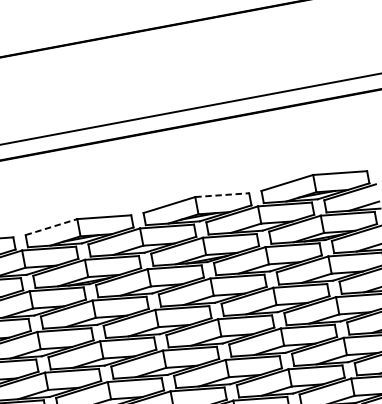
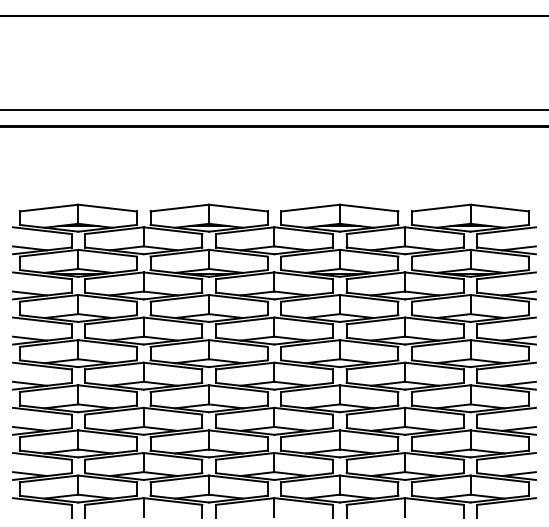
line: (222, 195) -> (369, 208), dashed -> solid
line: (52, 227) -> (180, 208), dashed -> solid

